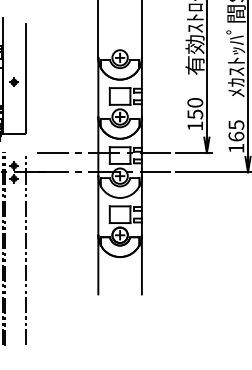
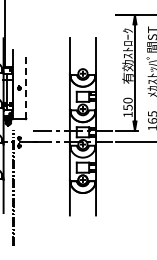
line: (25, 79) -> (26, 86), solid -> dashed
line: (25, 247) -> (26, 187), removed

